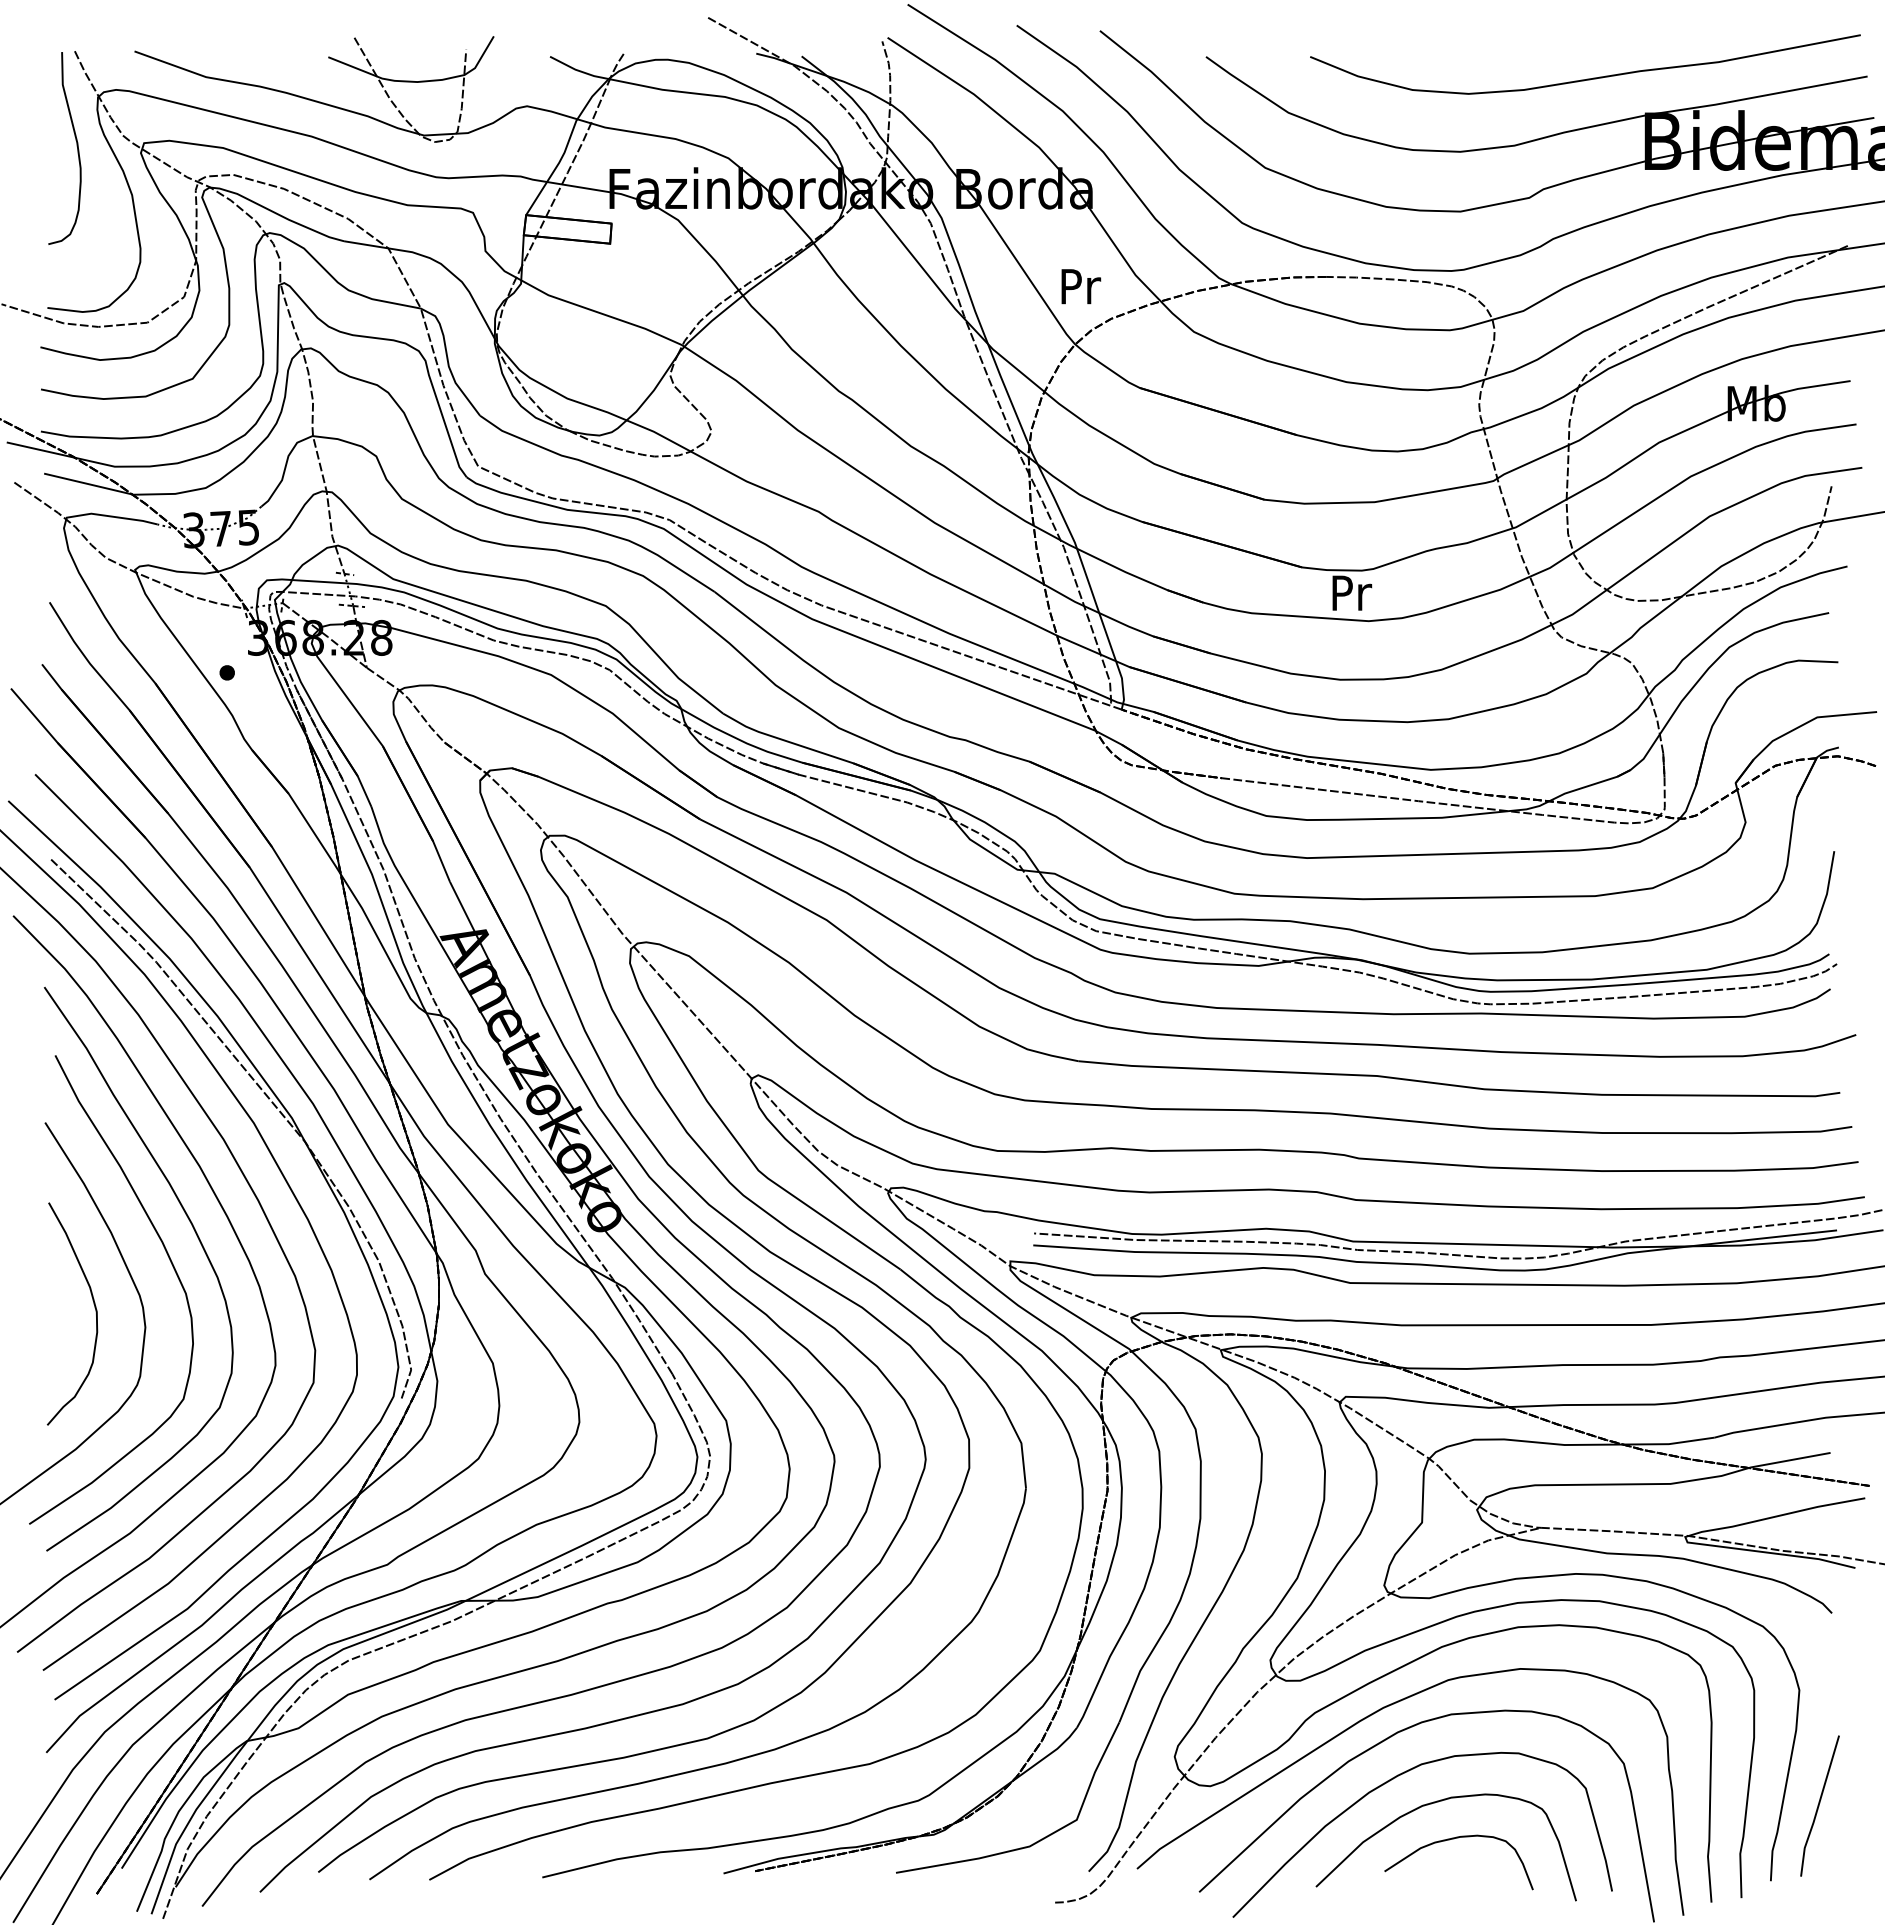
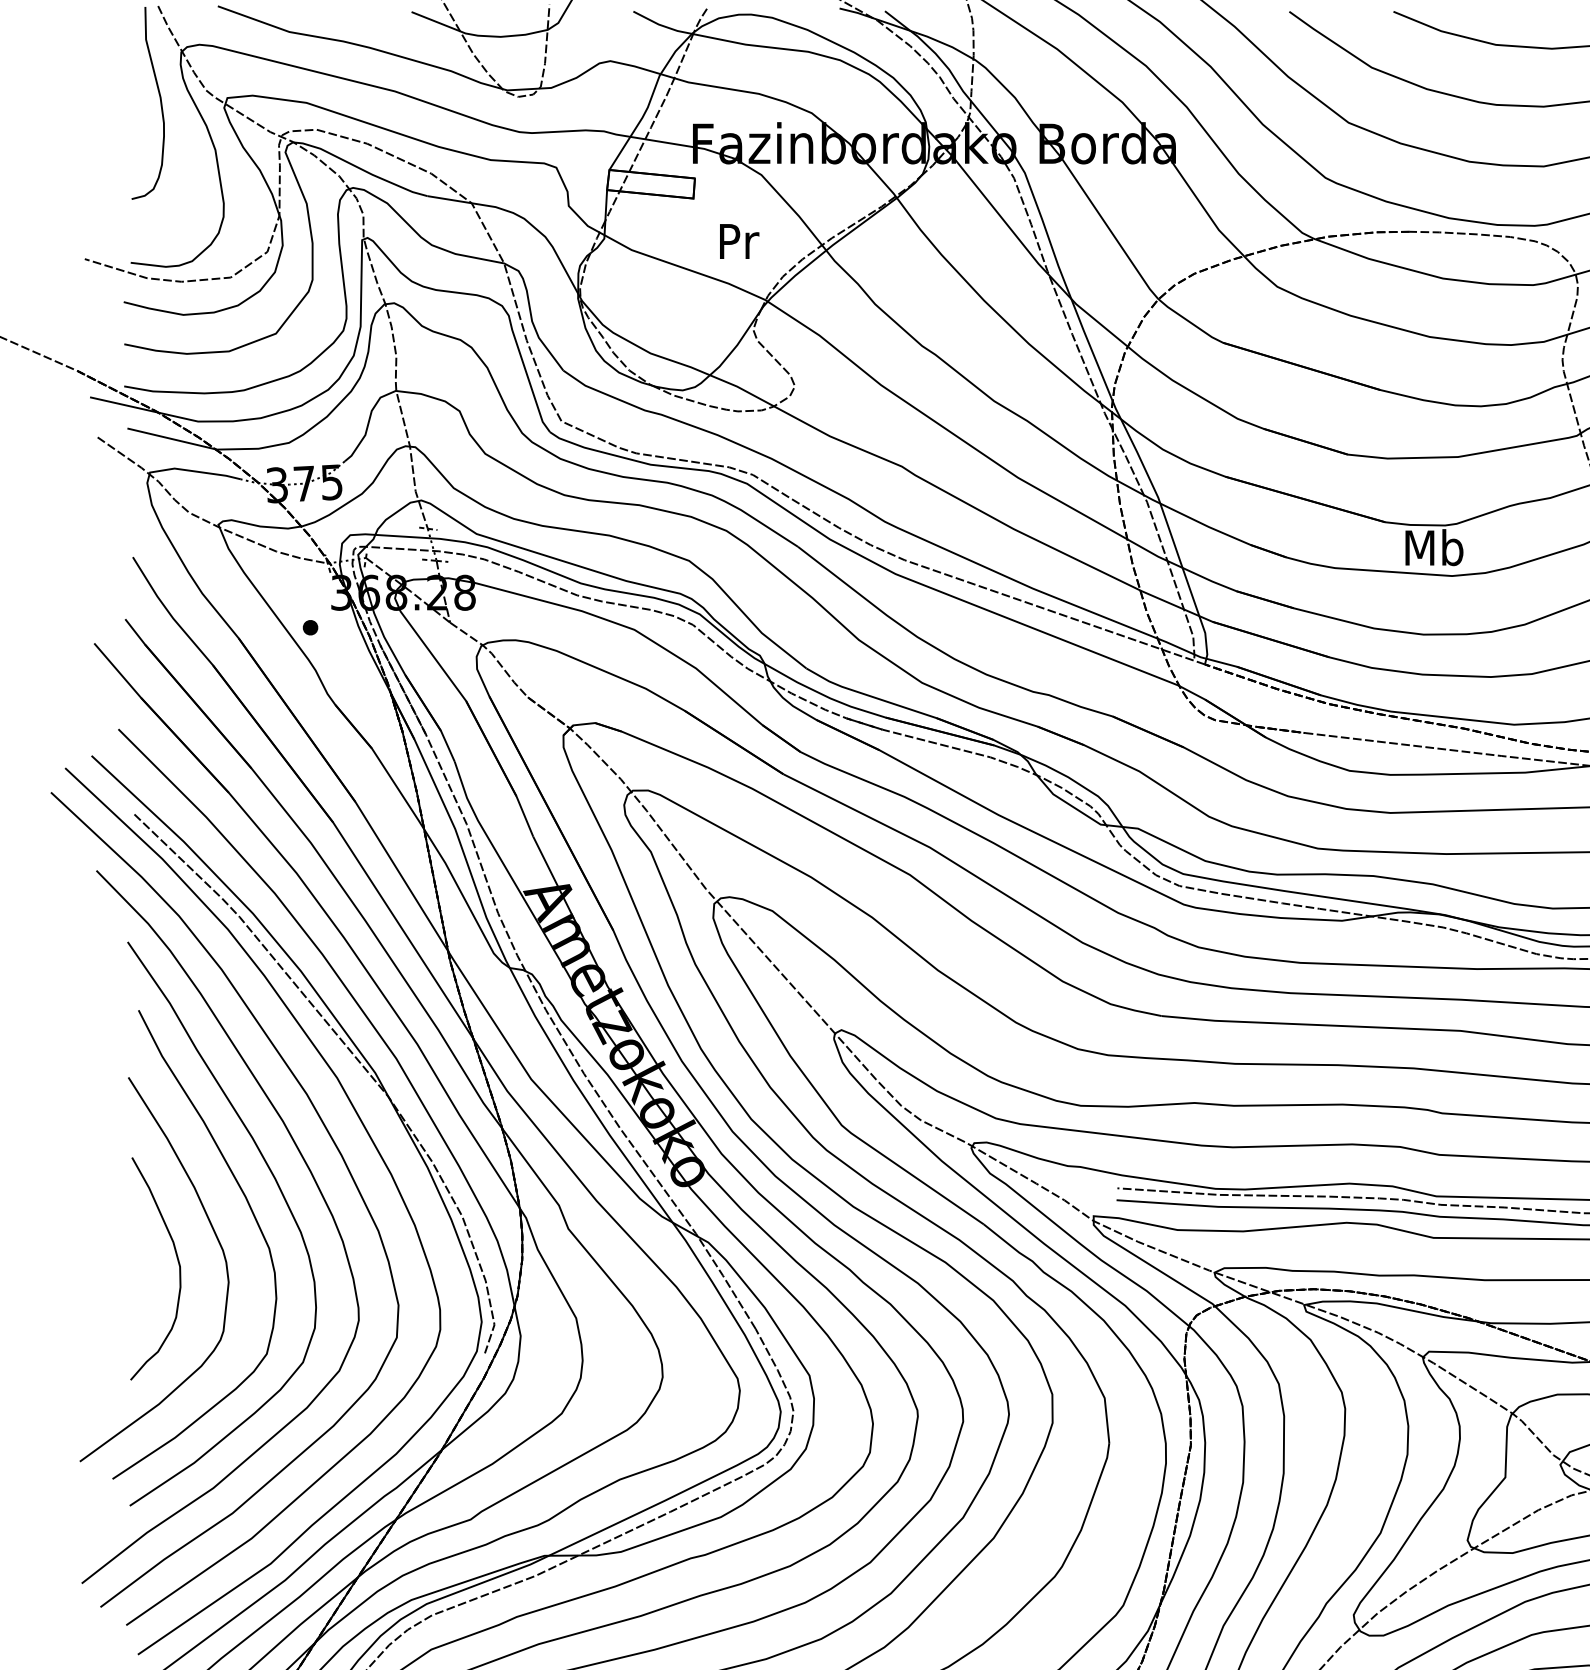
text: (1081, 286) -> (739, 241), moved
text: (1351, 592) -> (1434, 547), Pr -> Mb

